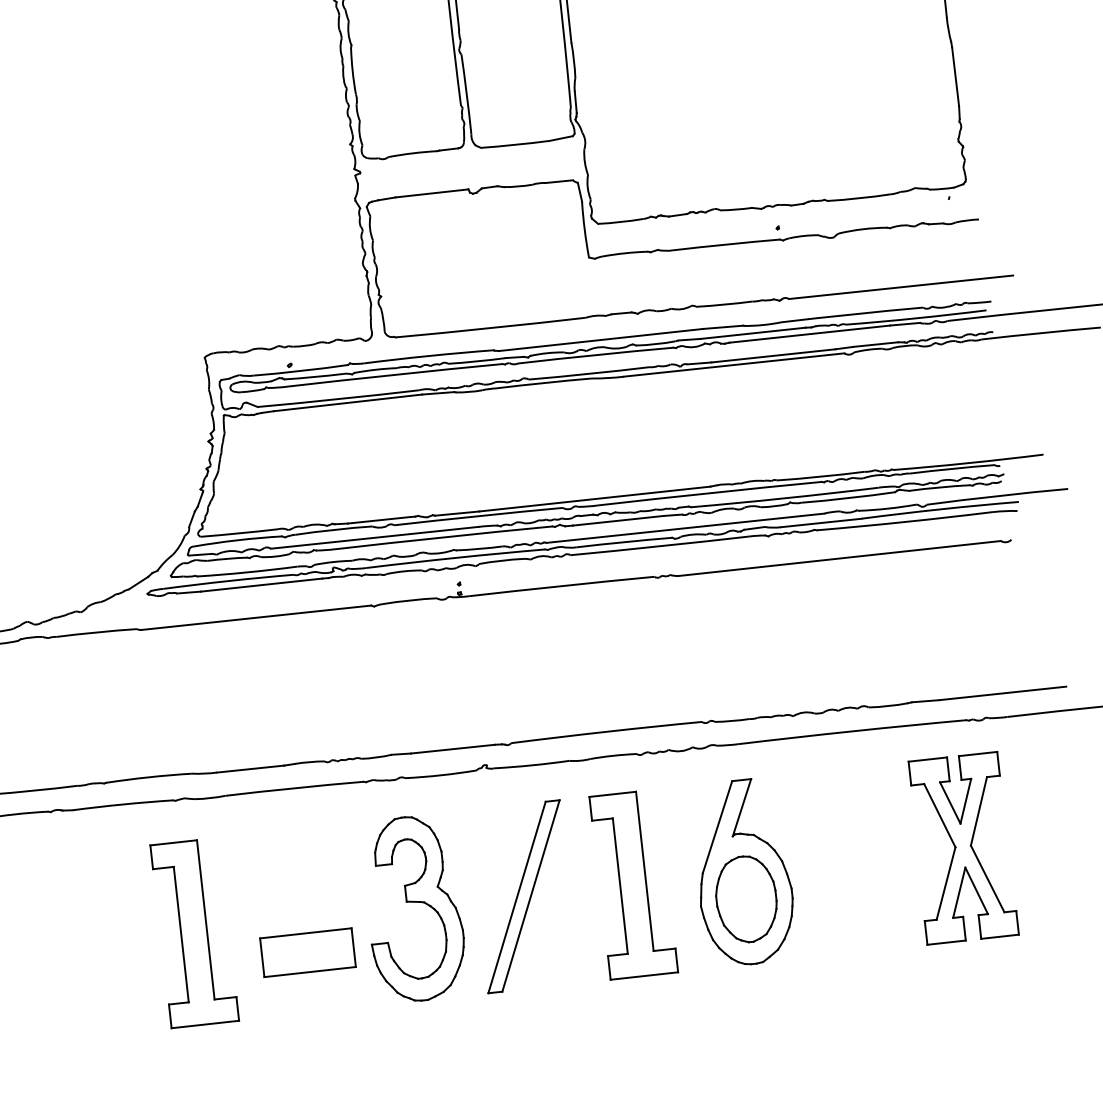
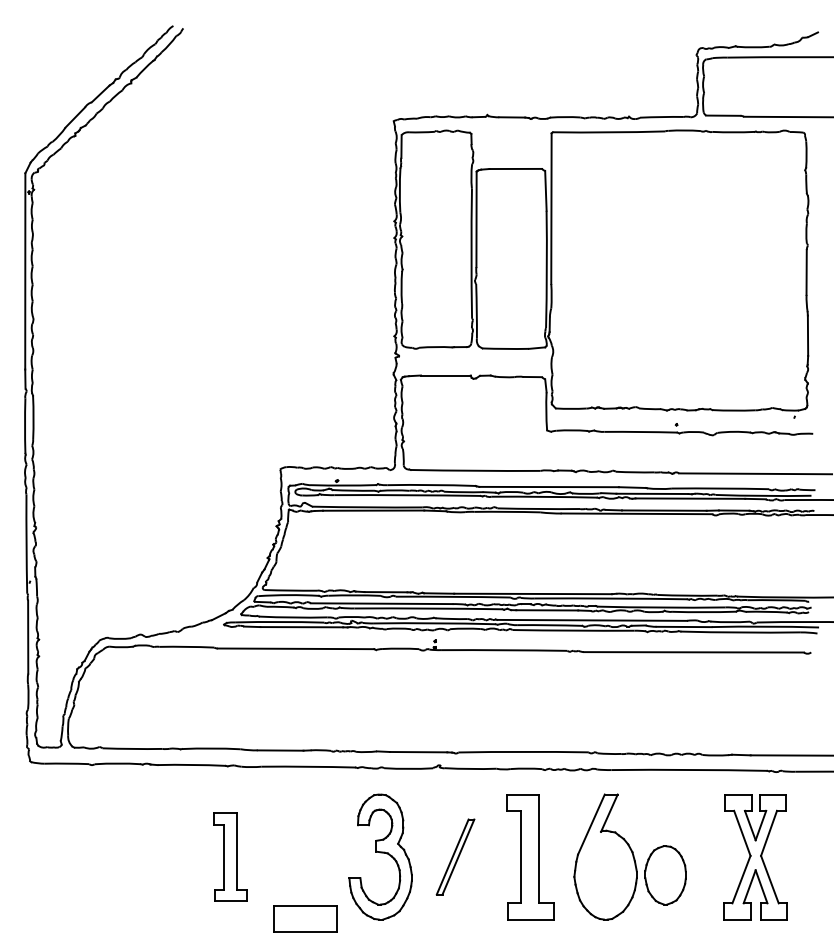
part: (523, 895) -> (455, 856), size x0.6
part: (746, 899) -> (665, 875), moved
part: (194, 933) -> (230, 857), size x0.7
part: (307, 952) -> (305, 918), moved

